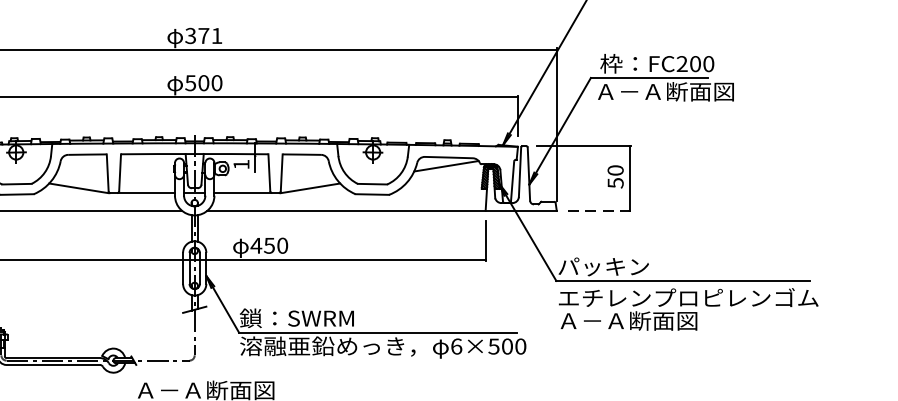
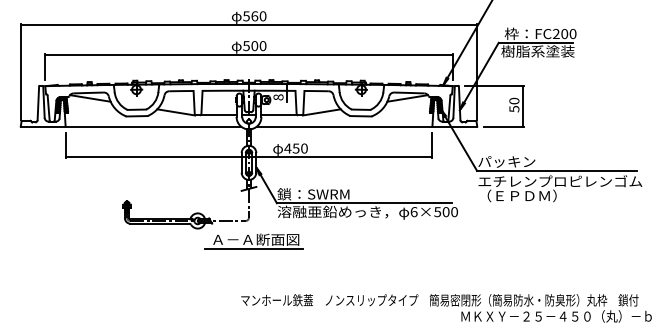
text: (203, 36) -> (254, 16), 371 -> 560
text: (663, 91) -> (544, 51), Ａ－Ａ断面図 -> 樹脂系塗装
text: (241, 164) -> (278, 97), 1 -> 8
line: (598, 210) -> (503, 126), dashed -> solid
text: (628, 320) -> (522, 195), Ａ－Ａ断面図 -> （ＥＰＤＭ）

